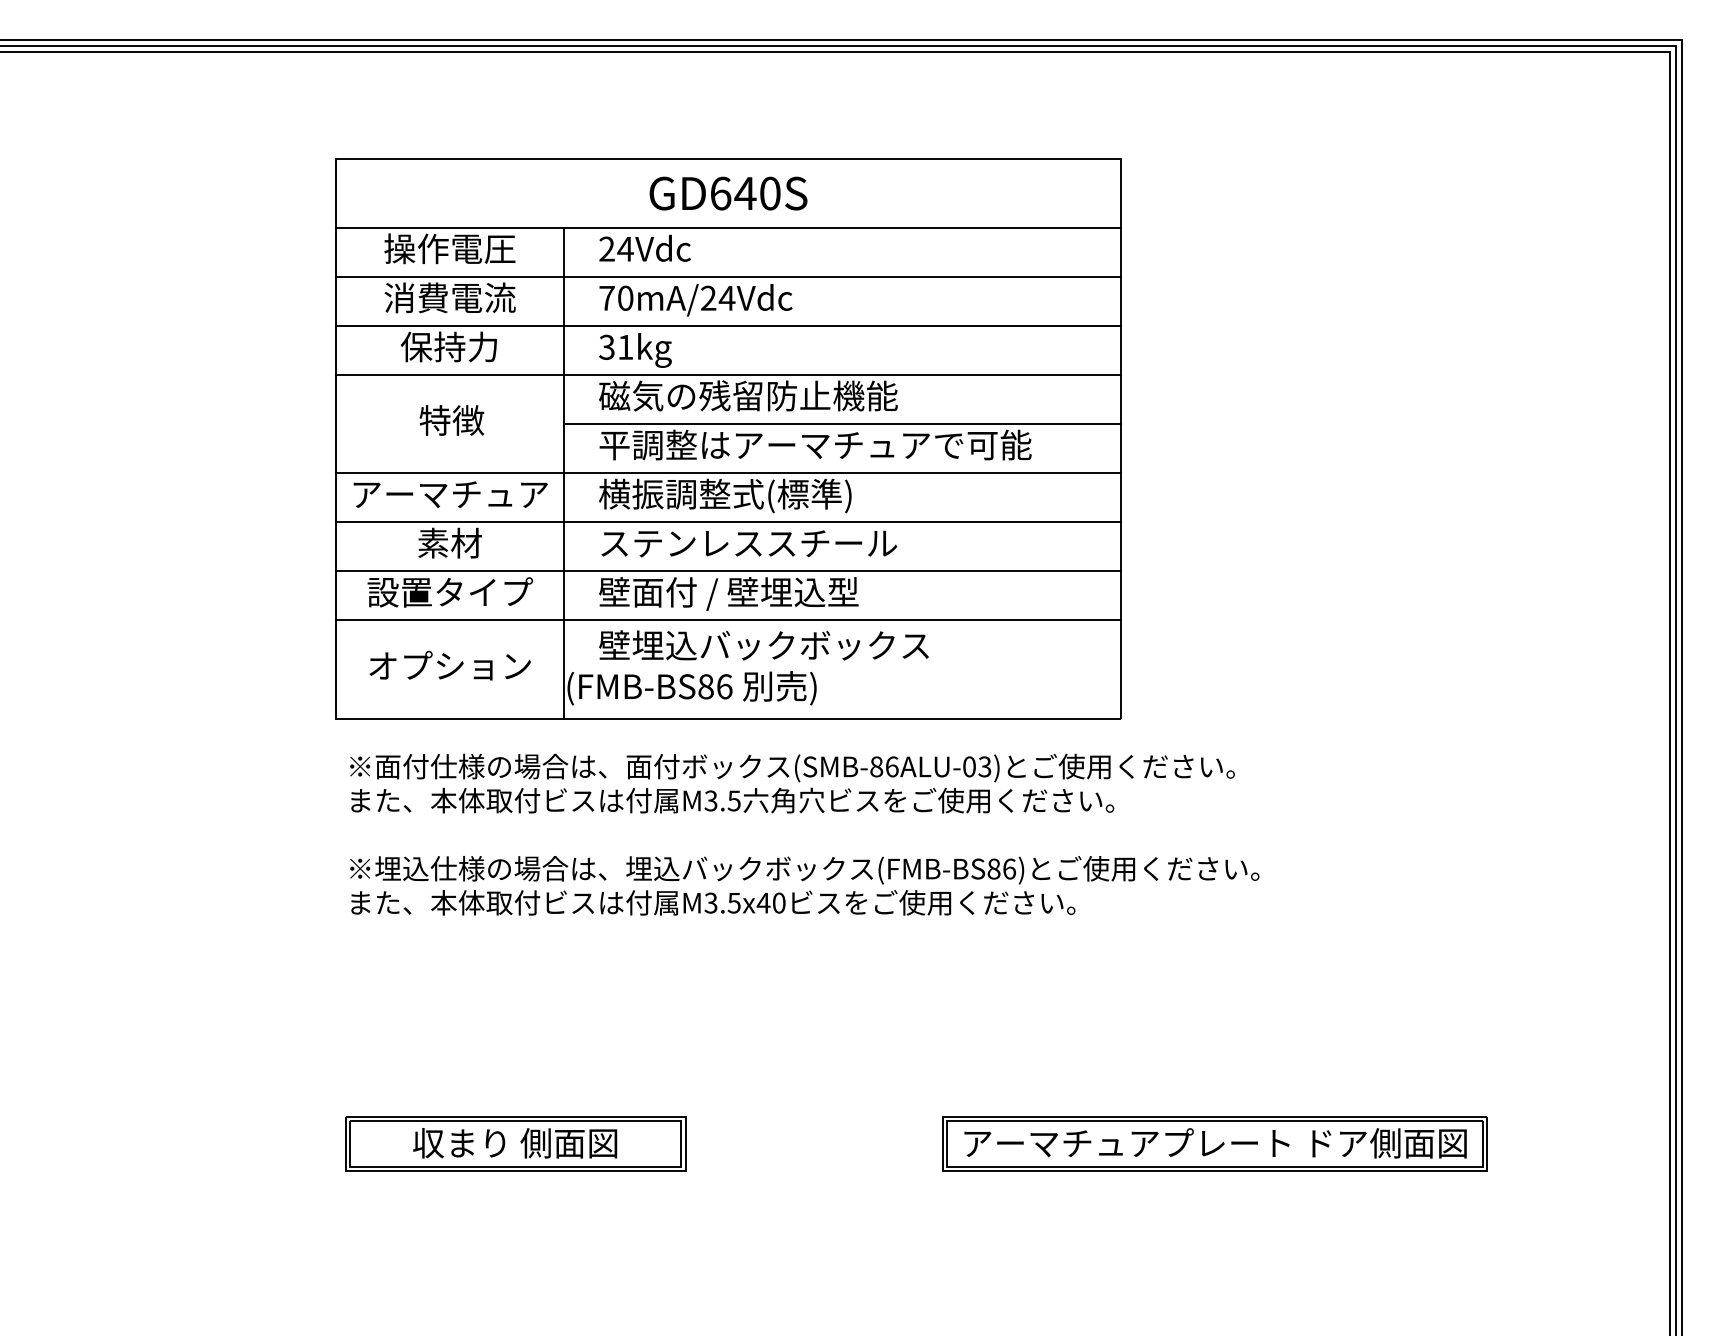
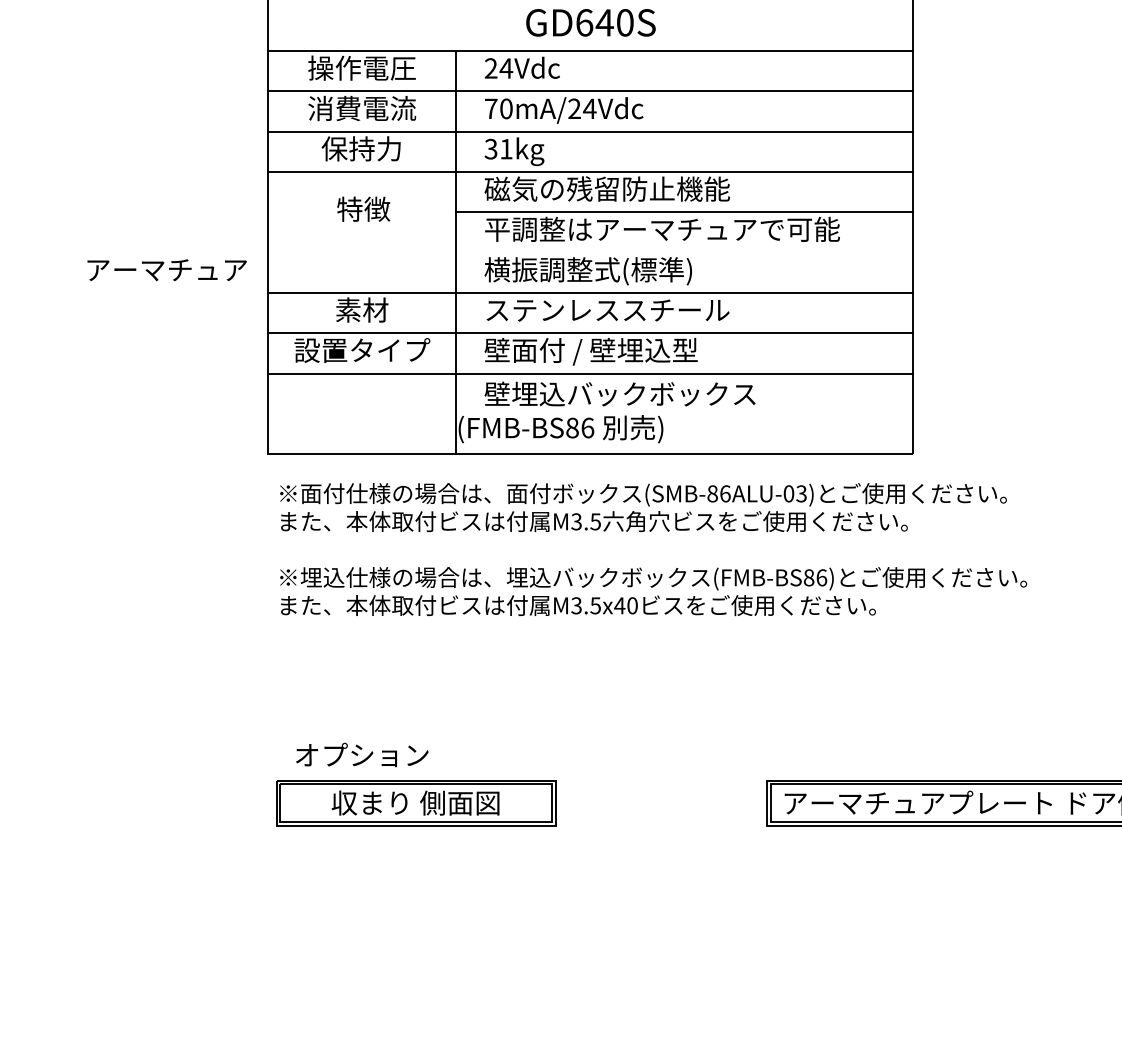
line: (727, 473) -> (590, 252), removed
text: (450, 494) -> (166, 270), moved
text: (449, 665) -> (361, 754), moved

